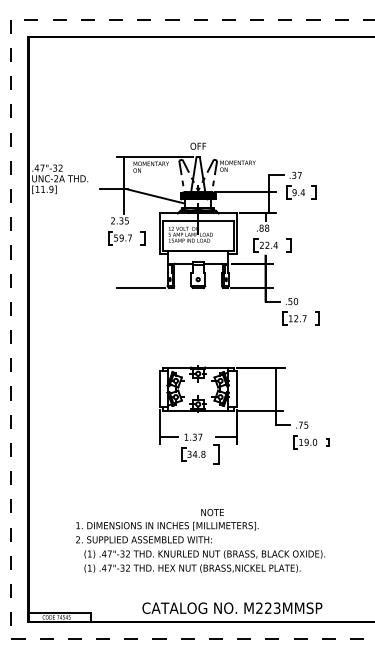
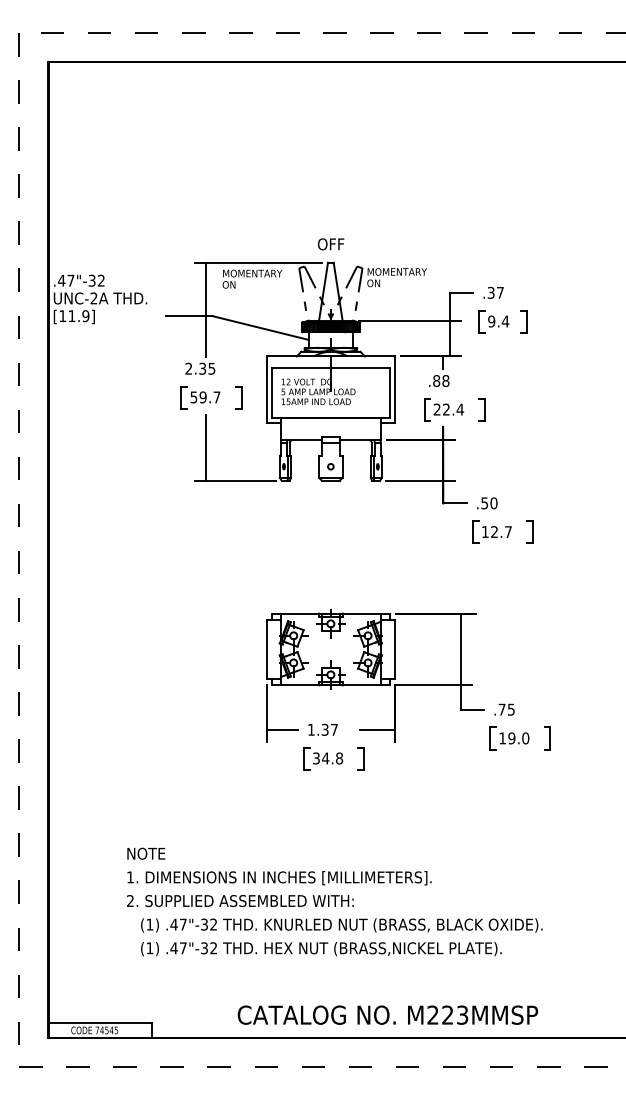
line: (123, 267) -> (206, 446), added
part: (327, 442) -> (546, 738), size x1.67
part: (216, 454) -> (361, 758), size x0.71
text: (212, 512) -> (146, 853), moved

